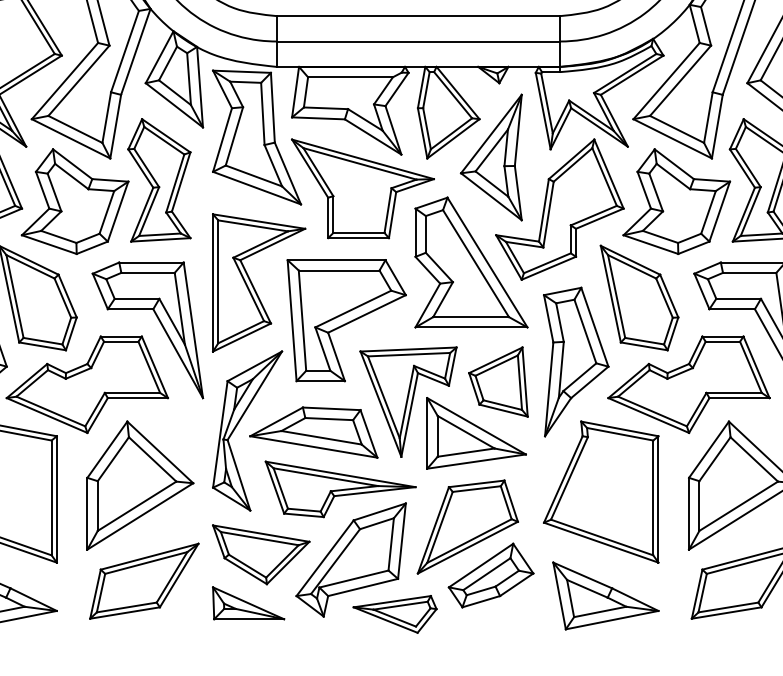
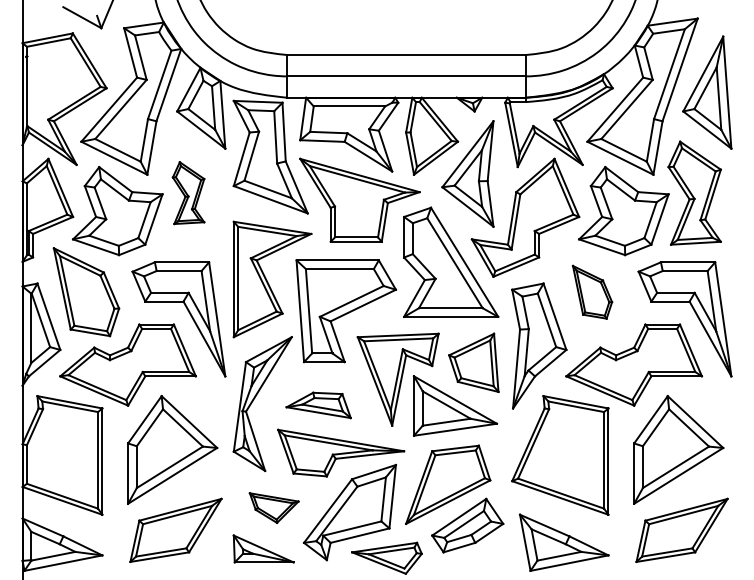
part: (159, 179) -> (188, 192), size x0.6
part: (639, 298) -> (592, 292), size x0.6
part: (313, 432) -> (318, 405), size x0.6
part: (260, 554) -> (273, 507), size x0.6

